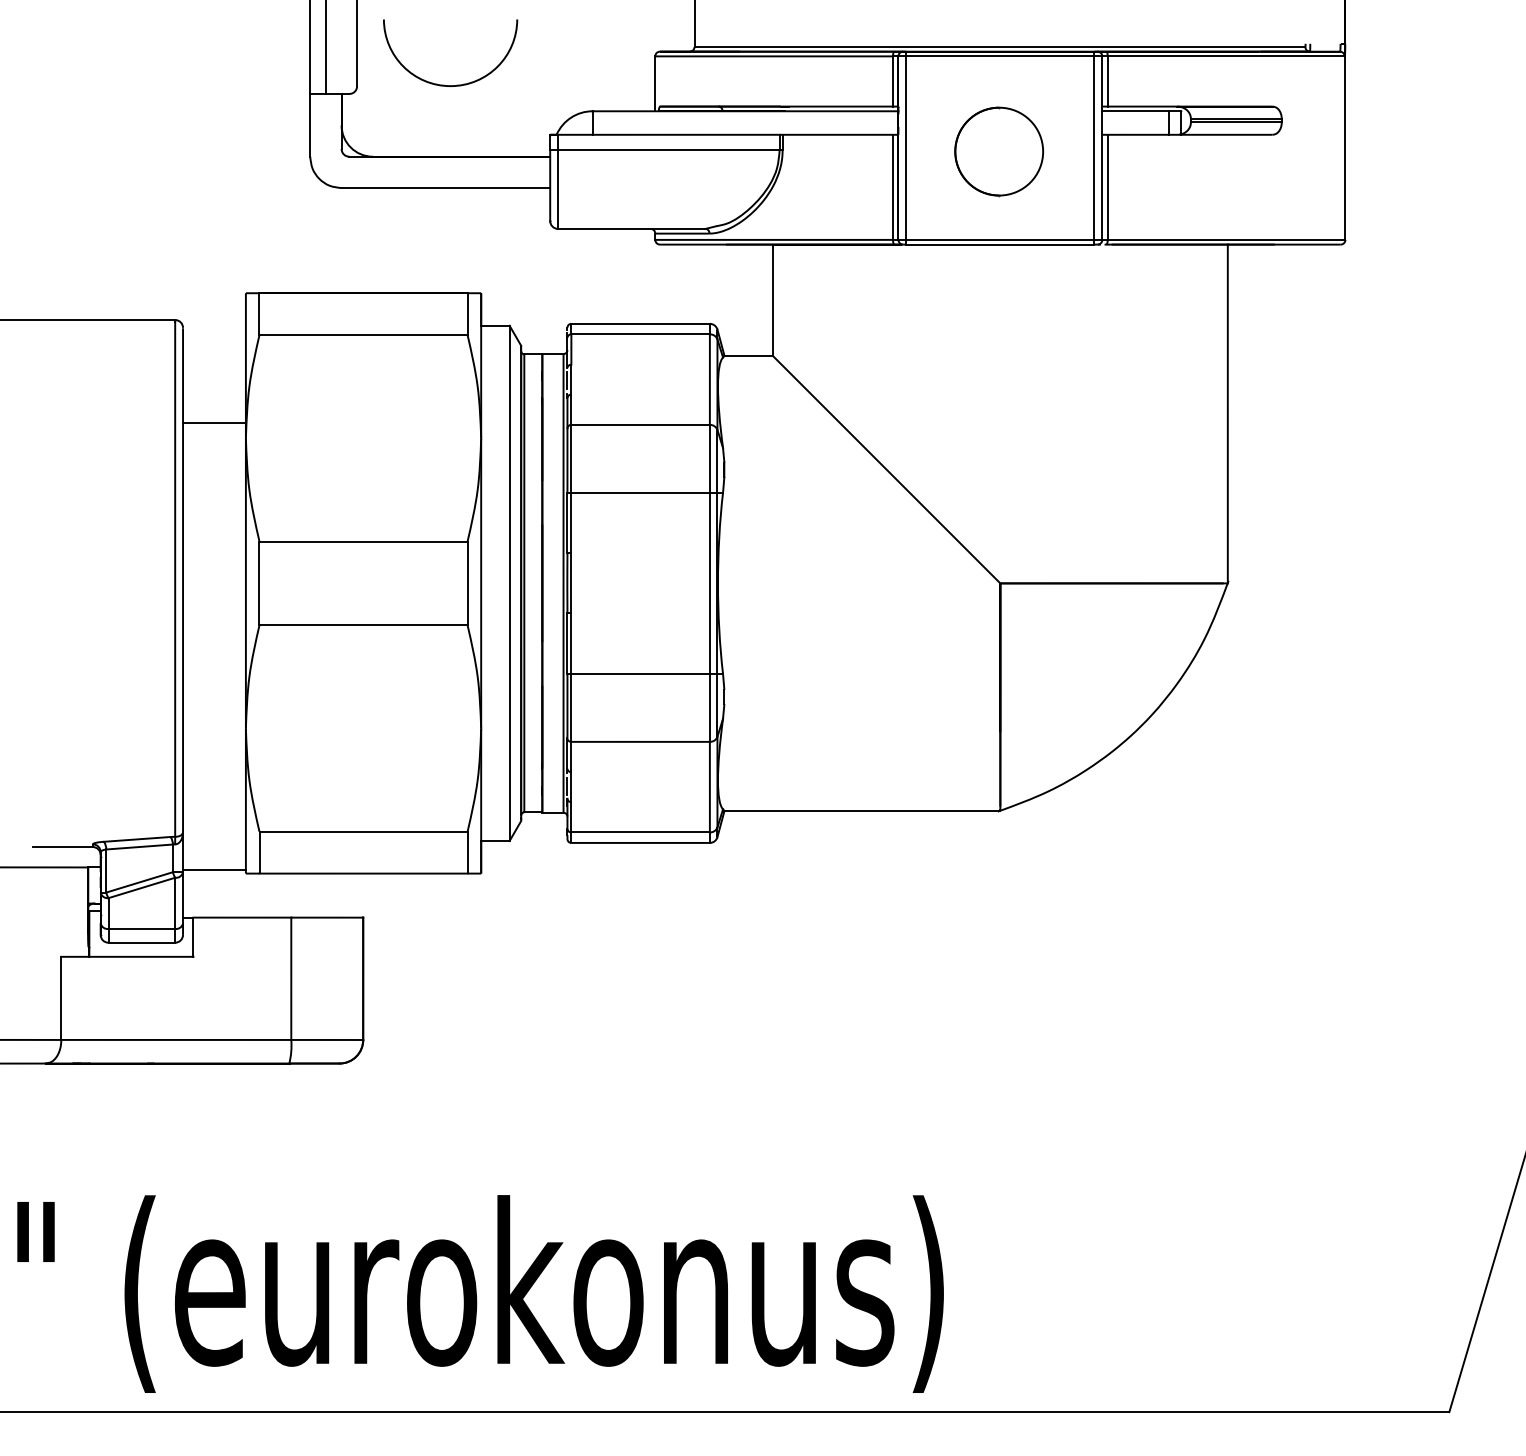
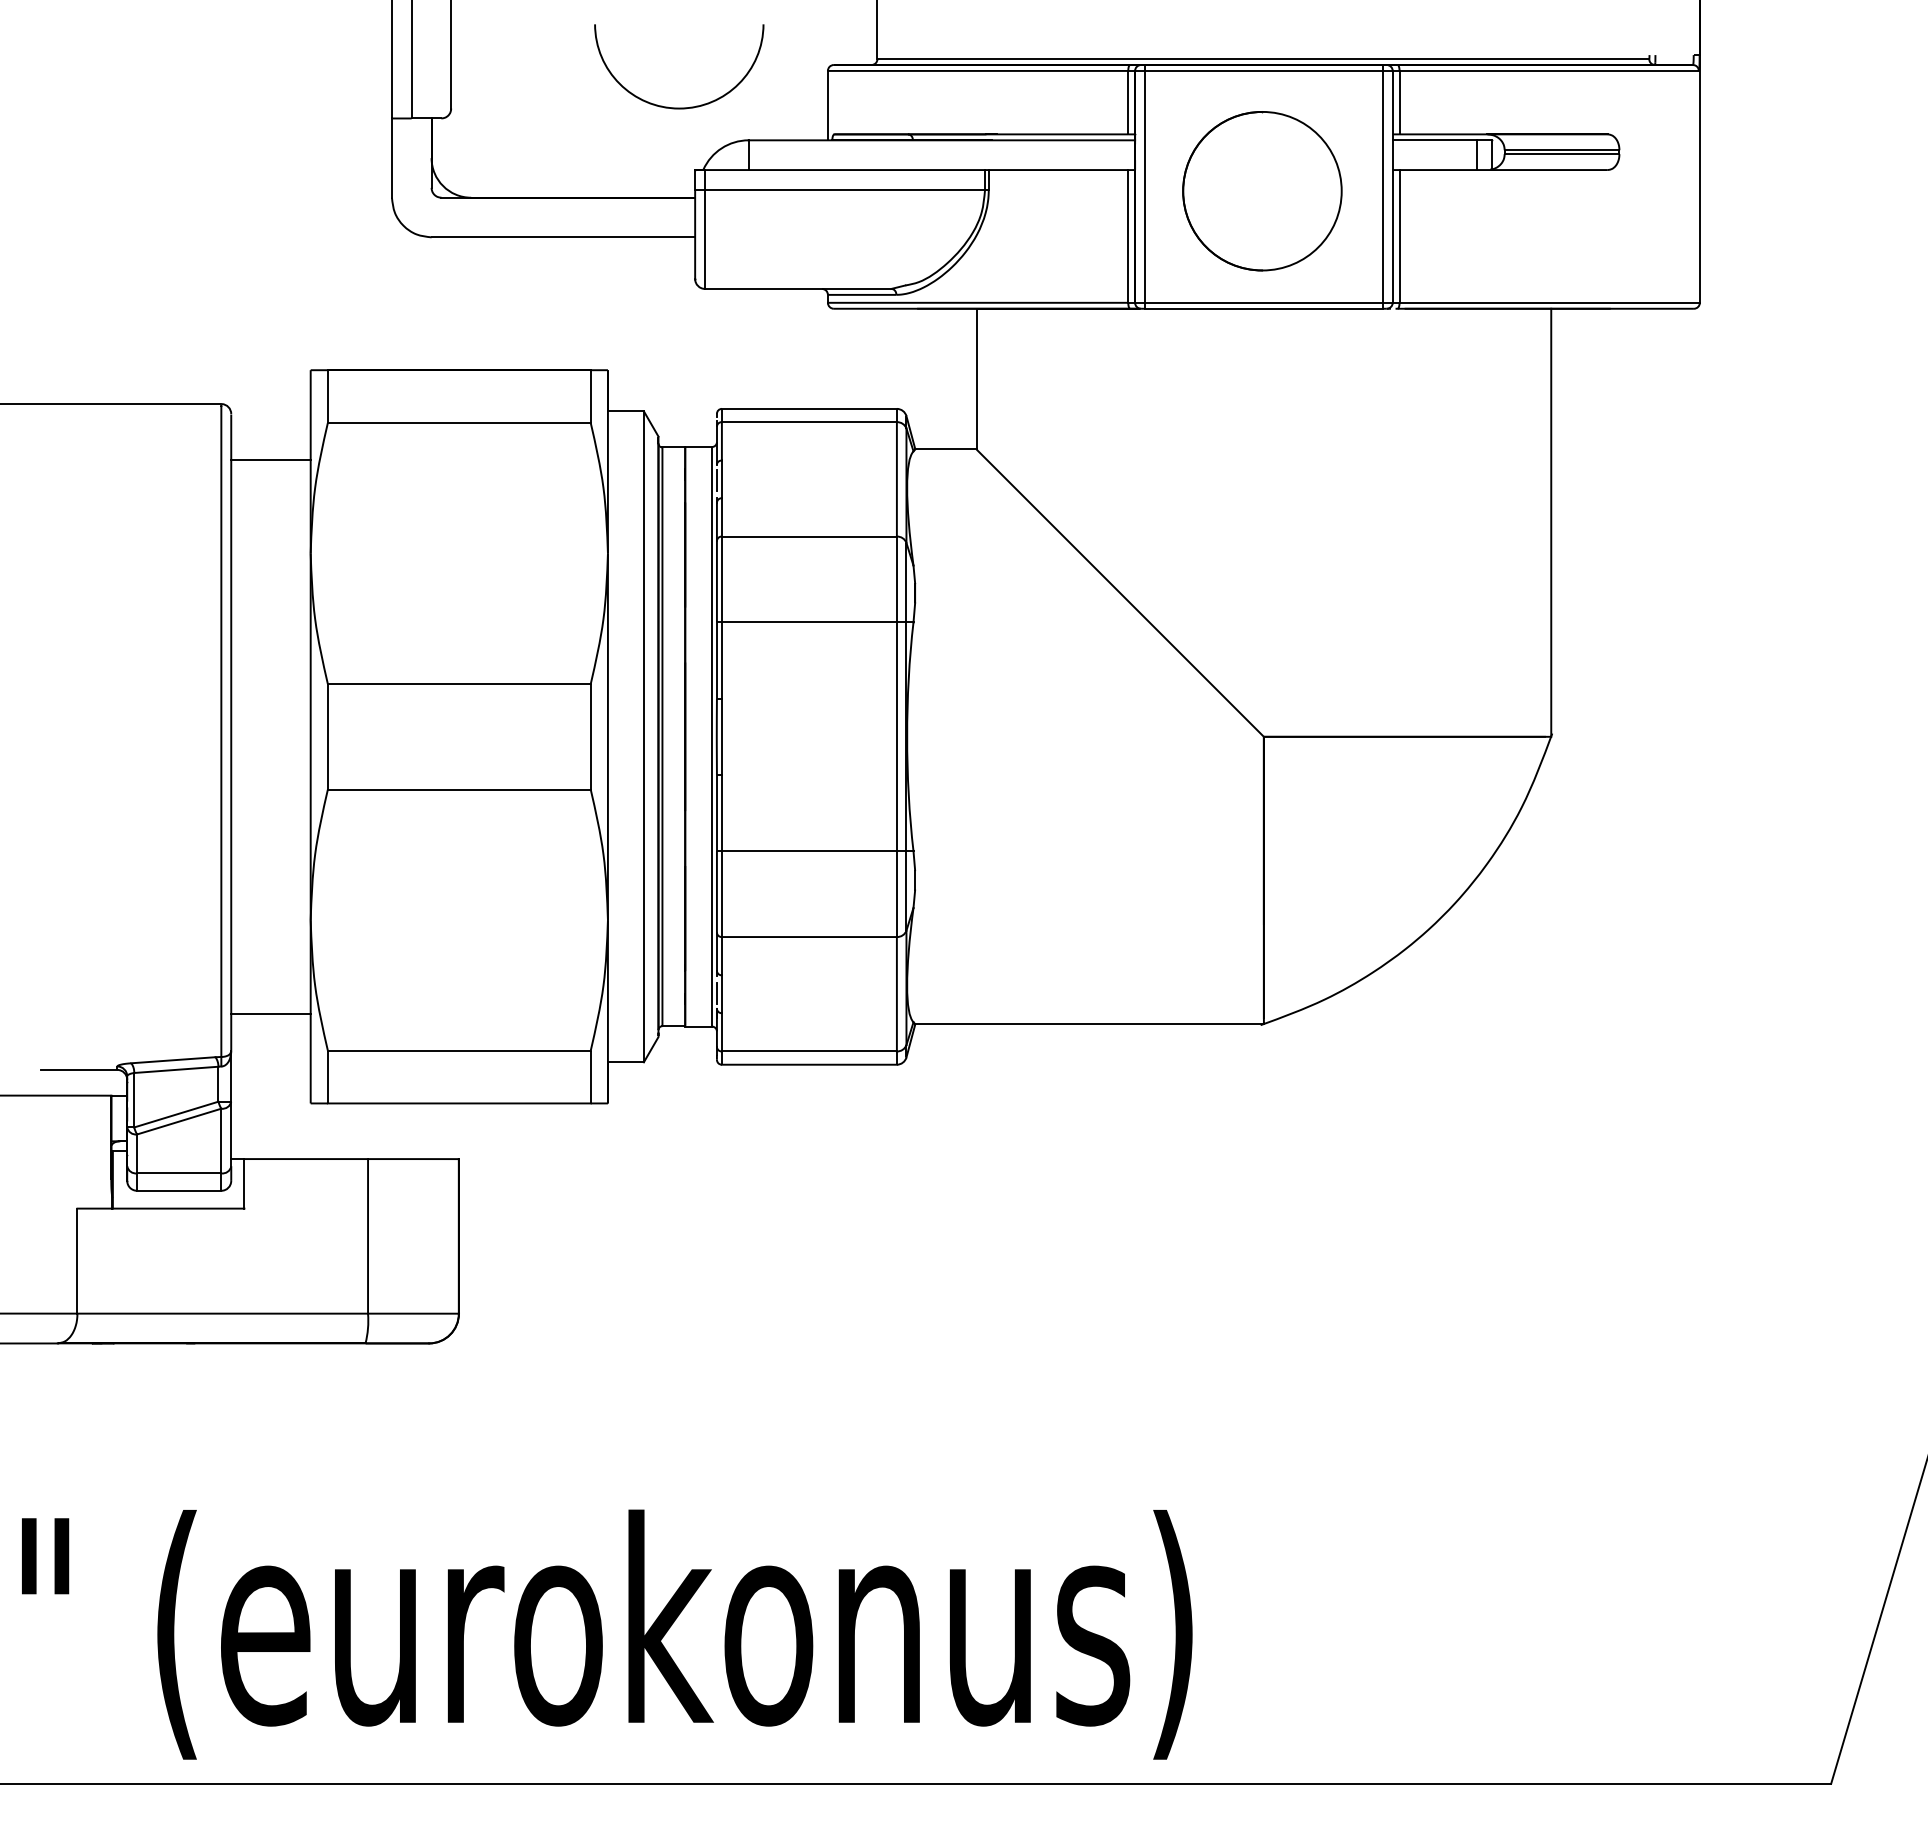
arc: (450, 85) -> (679, 107), moved
circle: (999, 151) -> (1262, 191), size x1.43
line: (214, 422) -> (270, 459), moved
line: (214, 869) -> (270, 1014), moved

